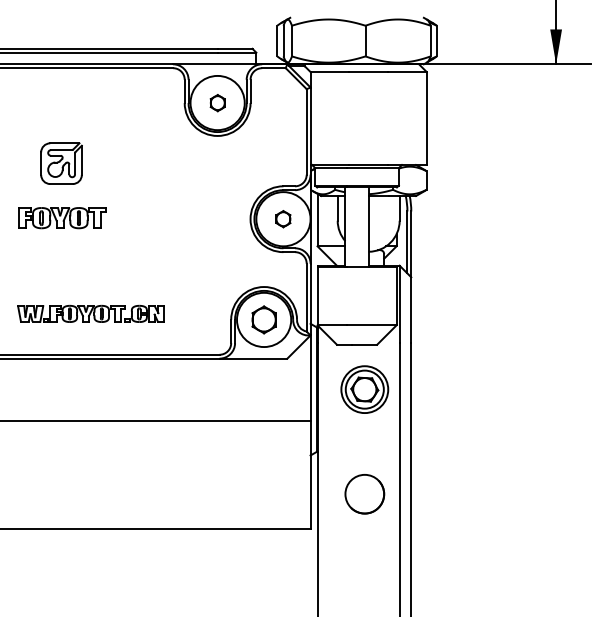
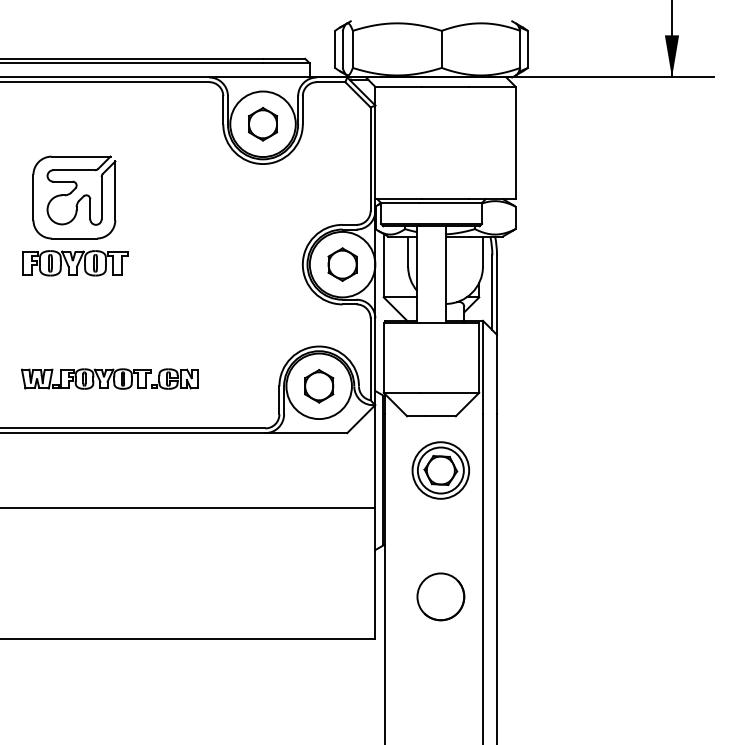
part: (218, 103) -> (263, 124), size x1.67
part: (61, 163) -> (74, 197), size x1.67
part: (283, 219) -> (342, 264), size x1.67

